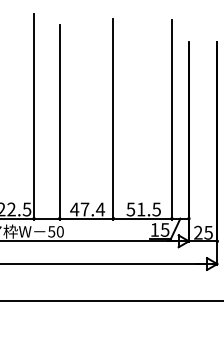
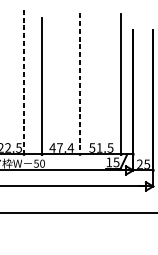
line: (34, 116) -> (24, 82), solid -> dashed
line: (113, 119) -> (80, 84), solid -> dashed

